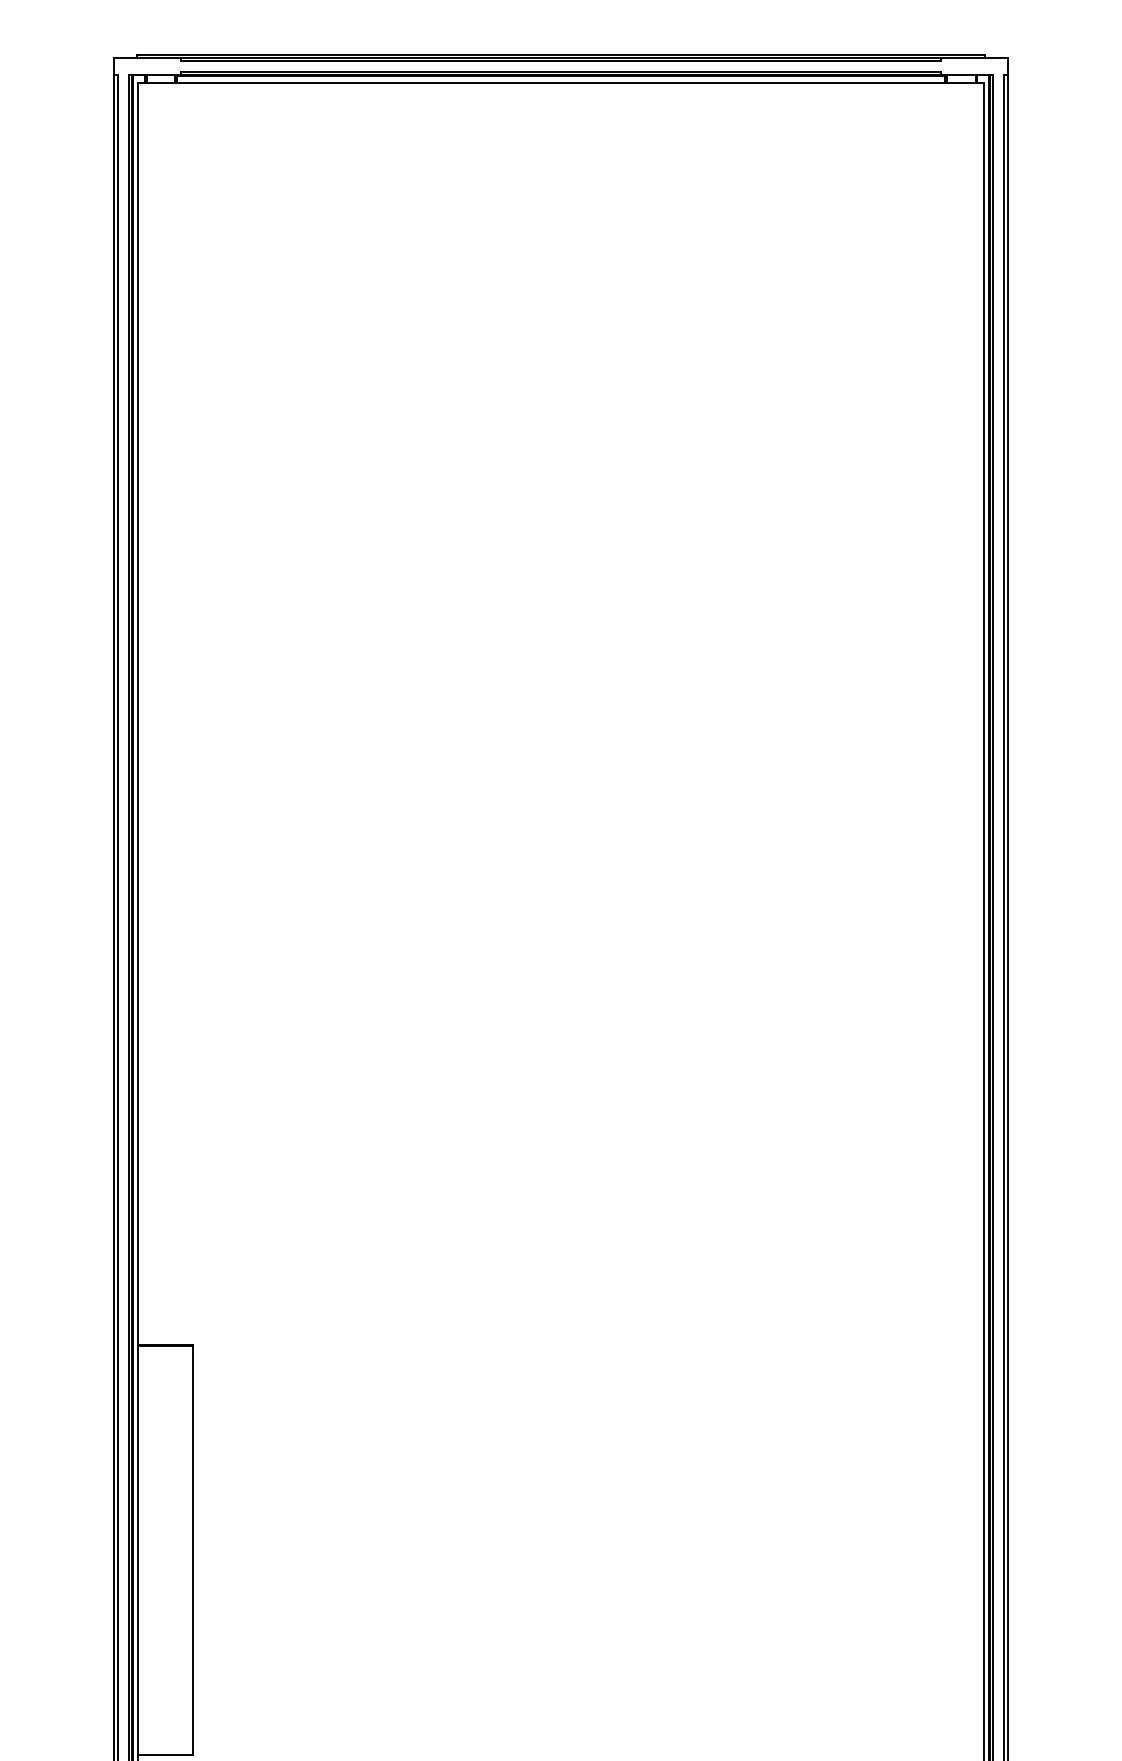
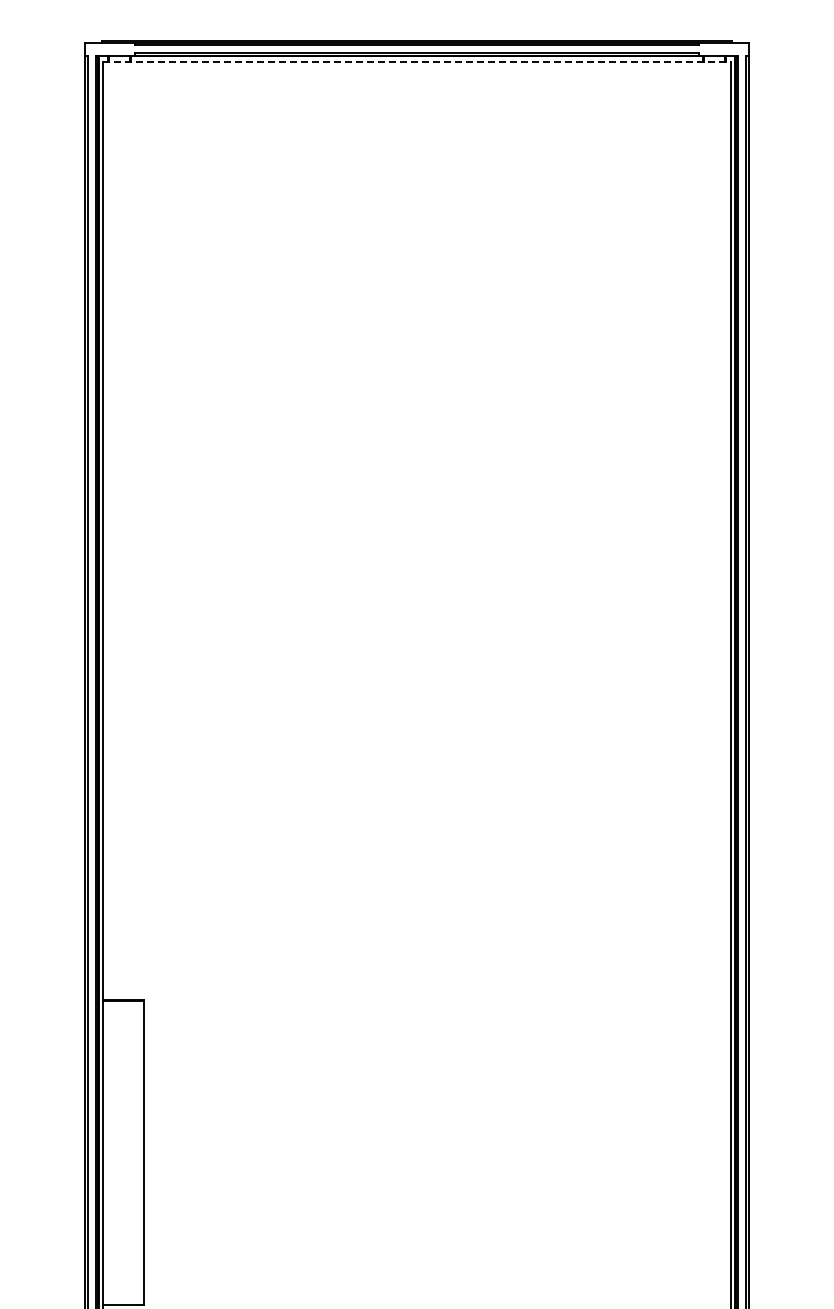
line: (561, 82) -> (417, 61), solid -> dashed

